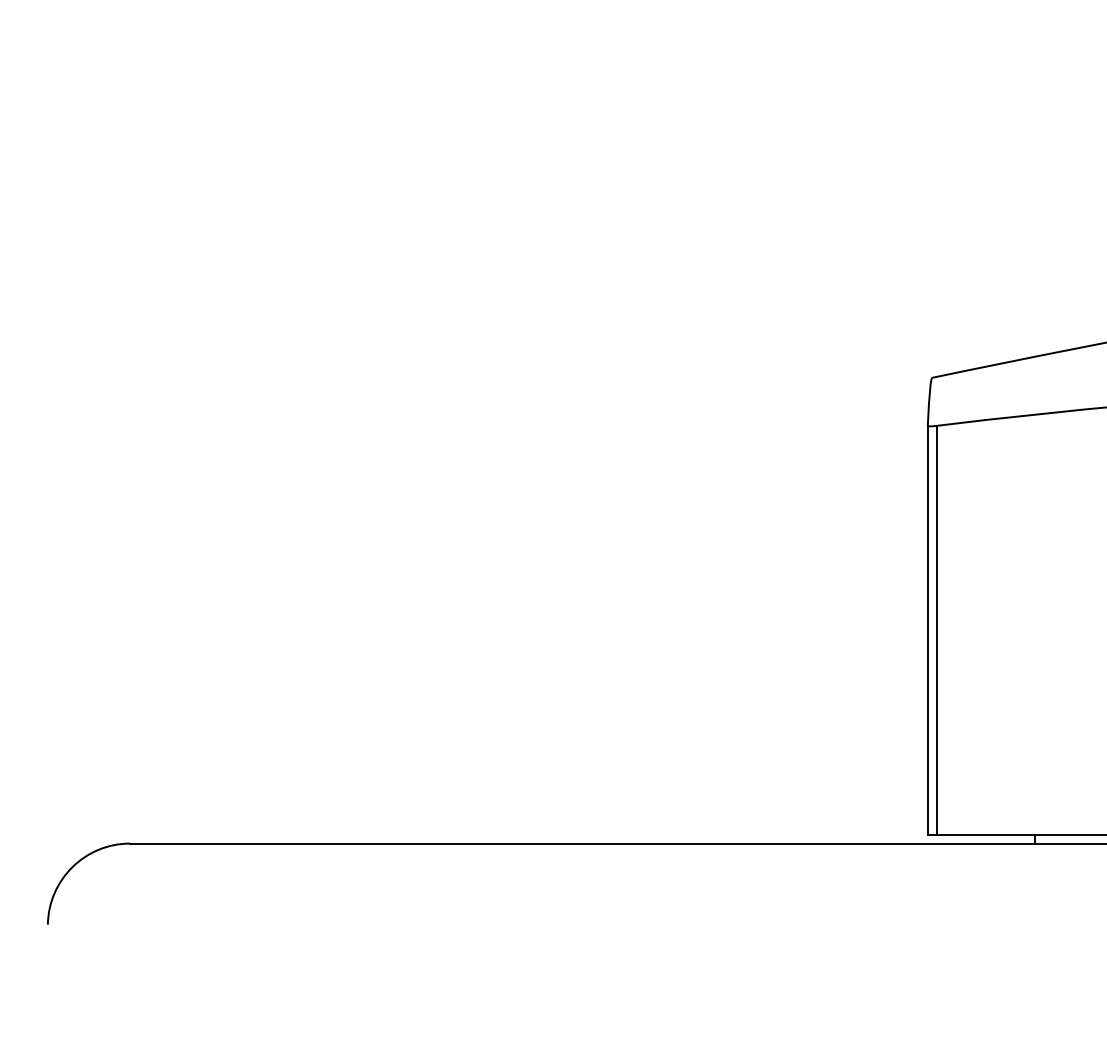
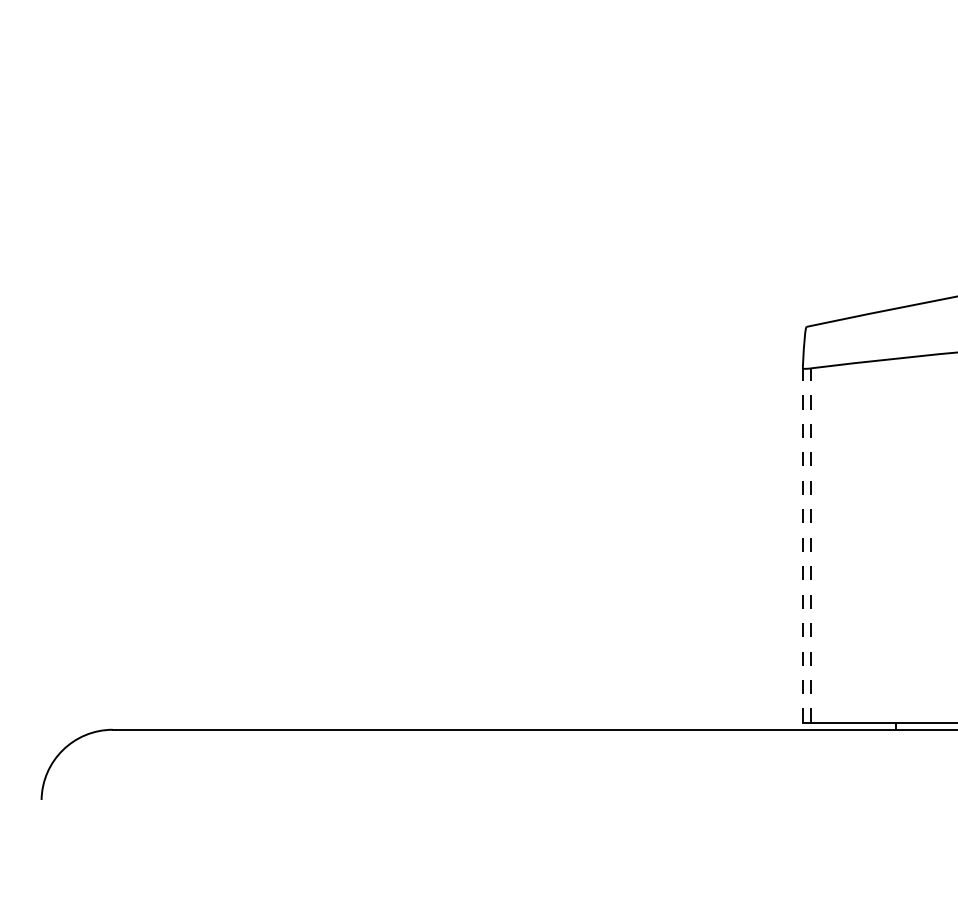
line: (927, 630) -> (802, 545), solid -> dashed
line: (937, 630) -> (811, 545), solid -> dashed

